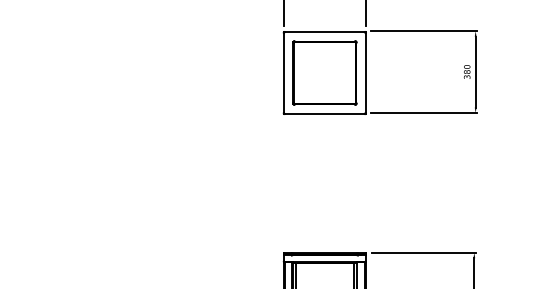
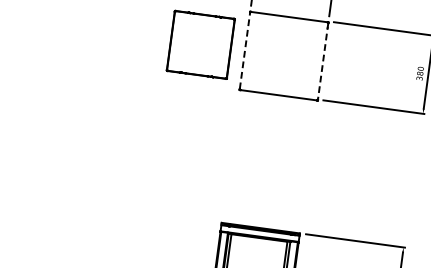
line: (284, 72) -> (245, 50), solid -> dashed
part: (324, 72) -> (200, 44), moved
line: (365, 73) -> (322, 61), solid -> dashed

